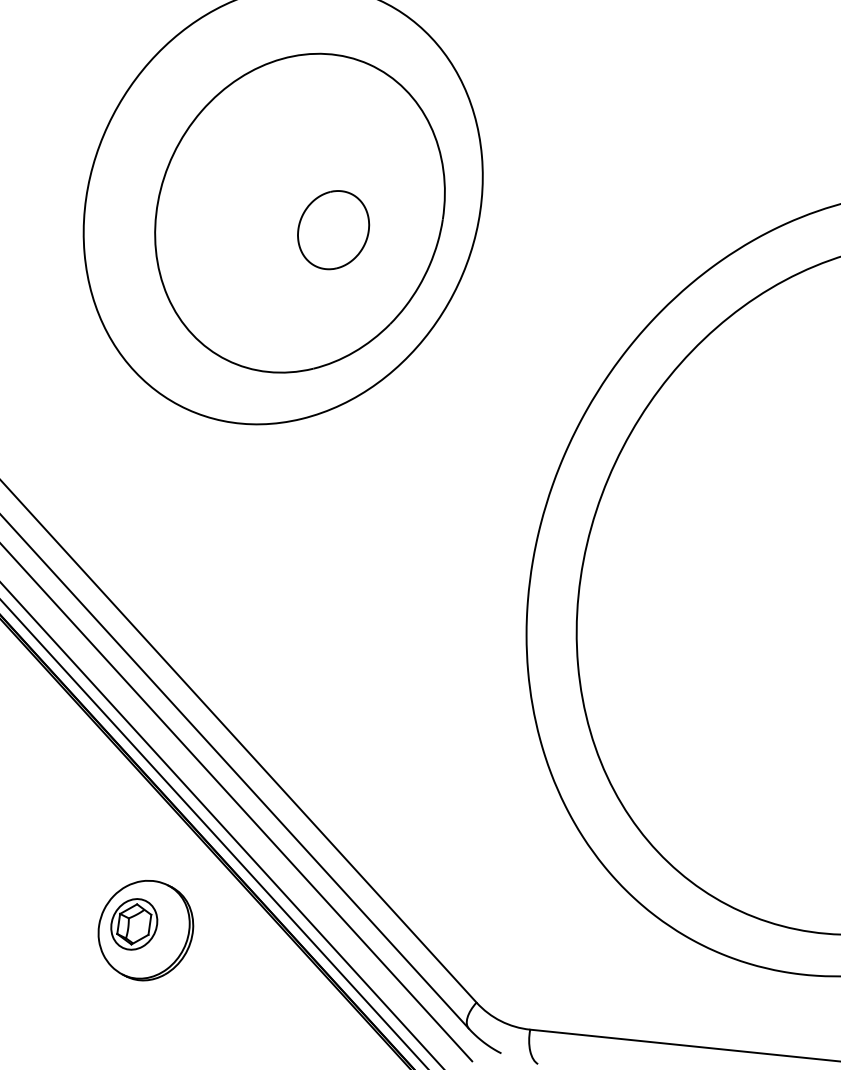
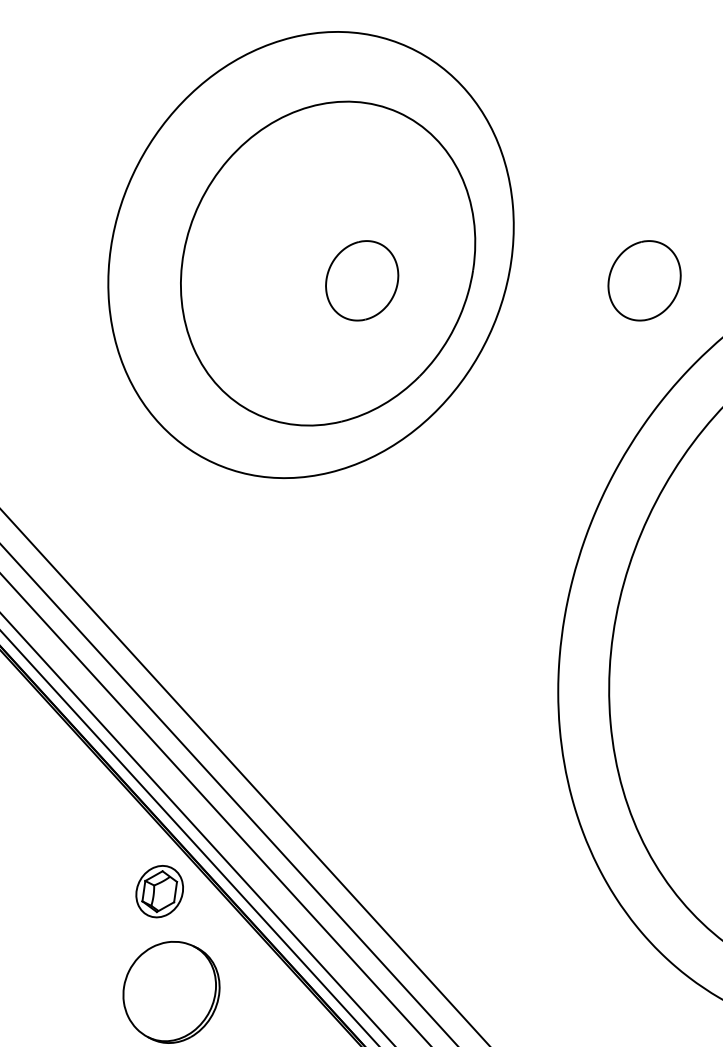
part: (611, 230) -> (644, 281), added
part: (134, 924) -> (159, 891), moved

